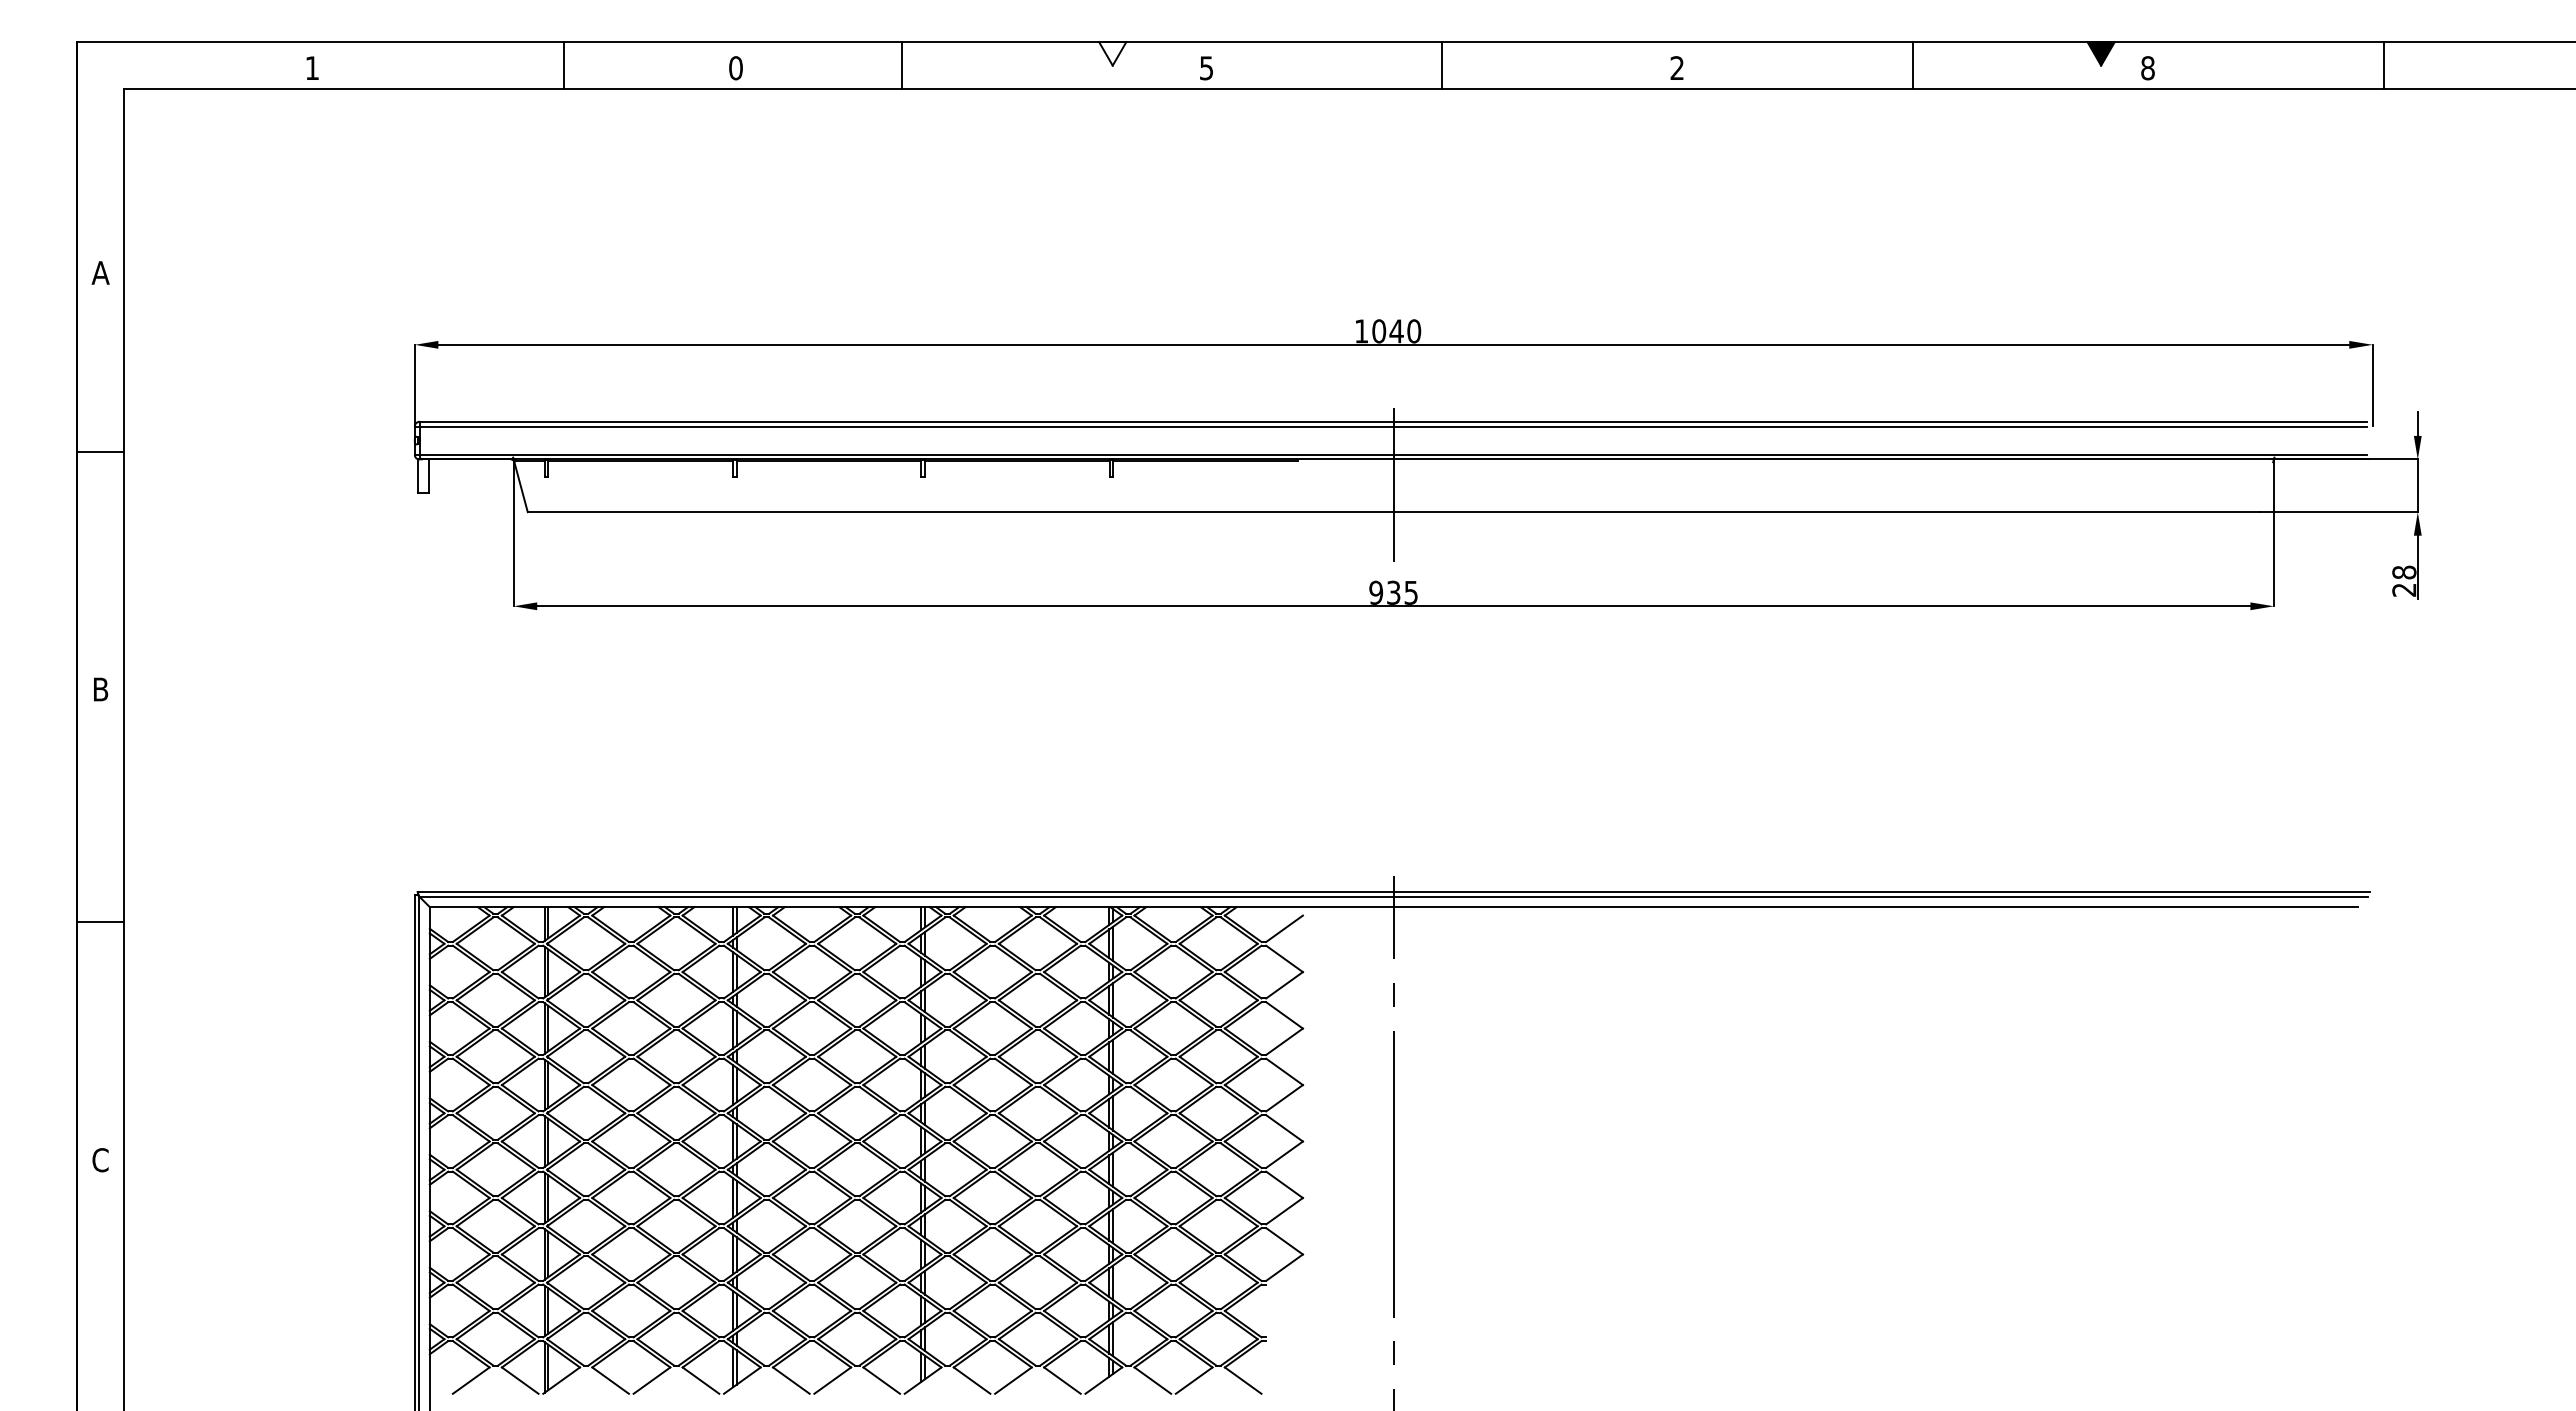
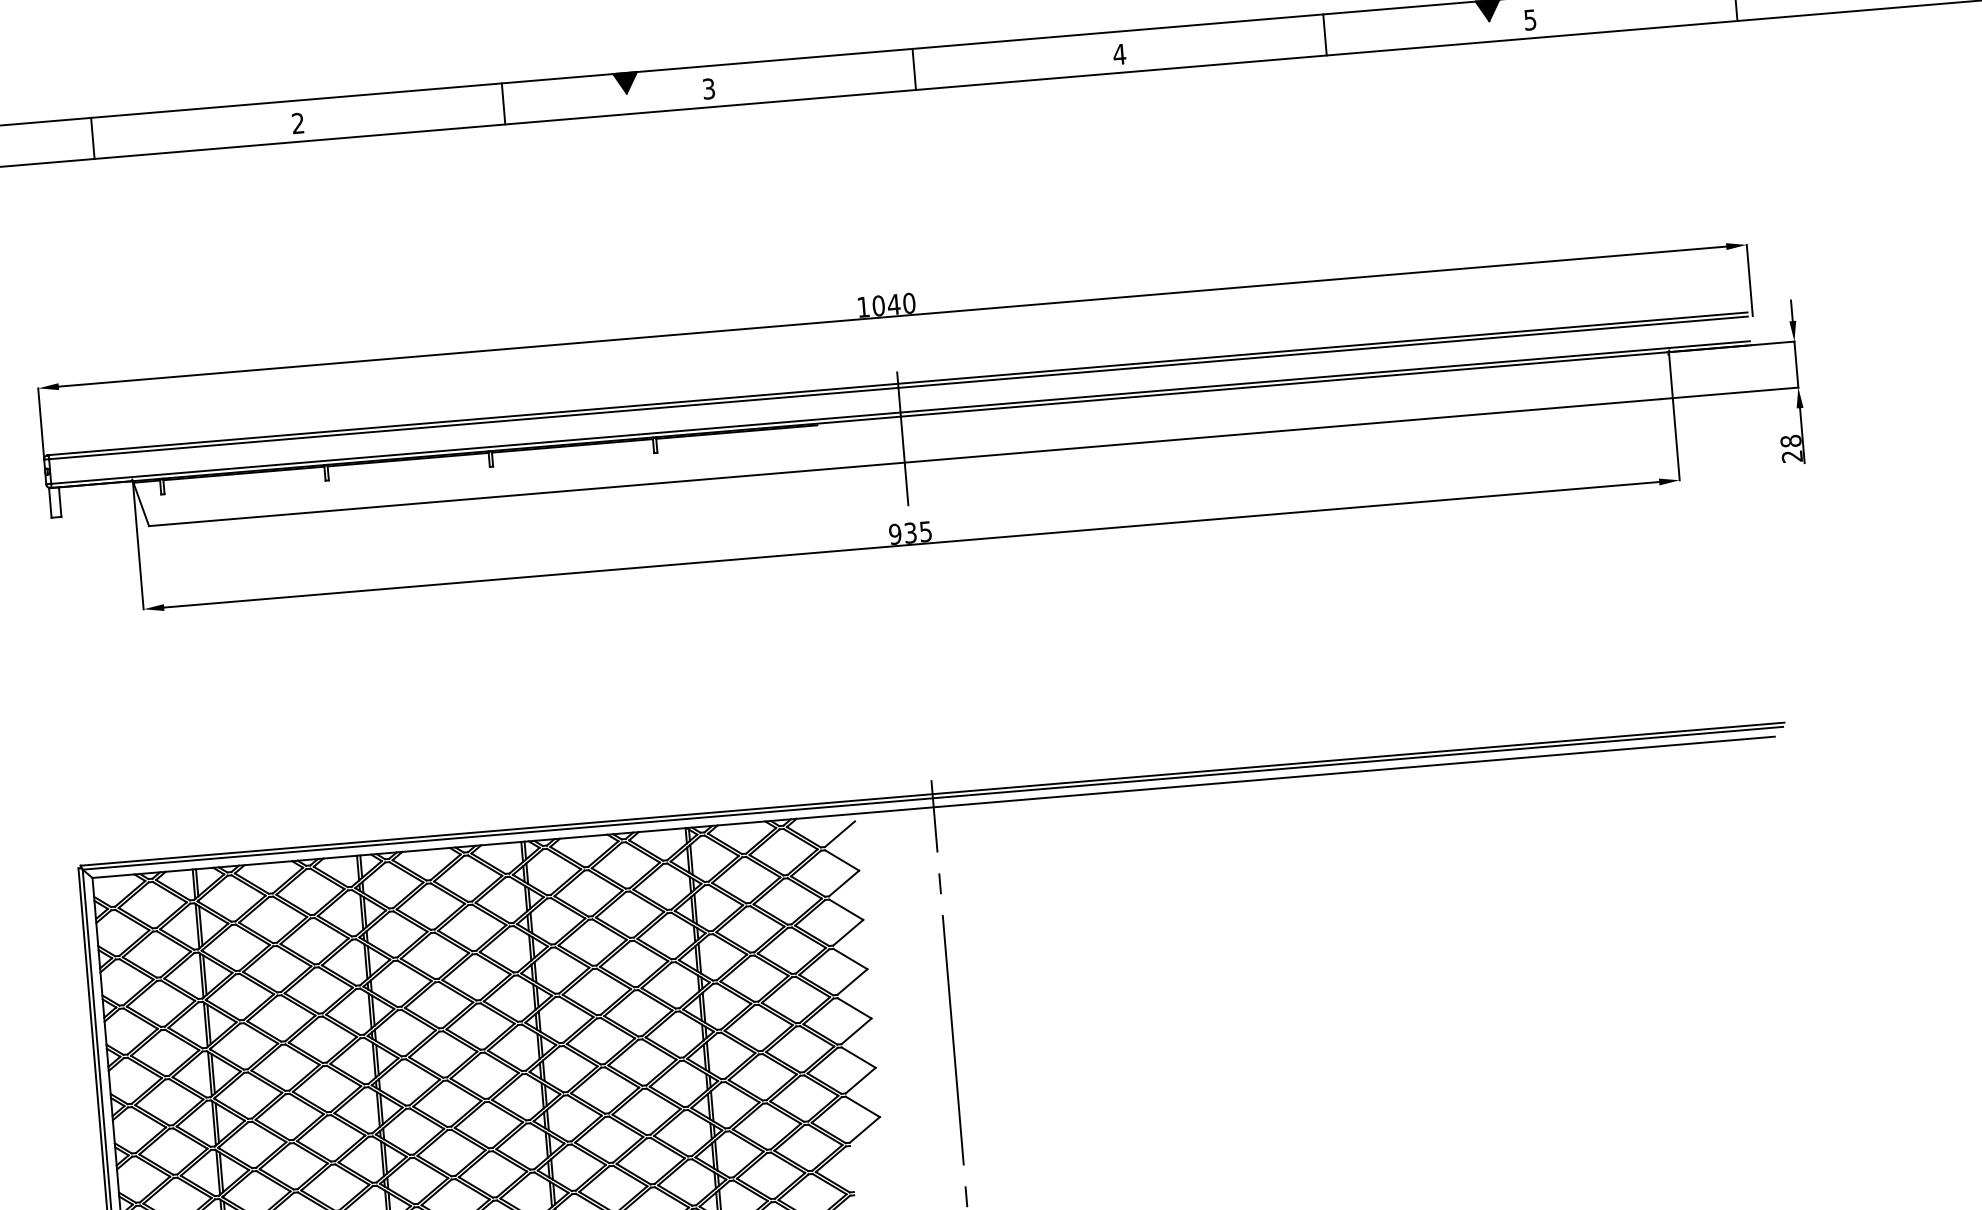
fill: (1112, 53) -> (625, 83), added
line: (563, 65) -> (92, 138), moved
line: (901, 65) -> (503, 103), moved
text: (1206, 67) -> (708, 88), 5 -> 3
text: (1677, 67) -> (1119, 53), 2 -> 4
text: (735, 68) -> (297, 123), 0 -> 2
text: (2147, 68) -> (1529, 20), 8 -> 5

